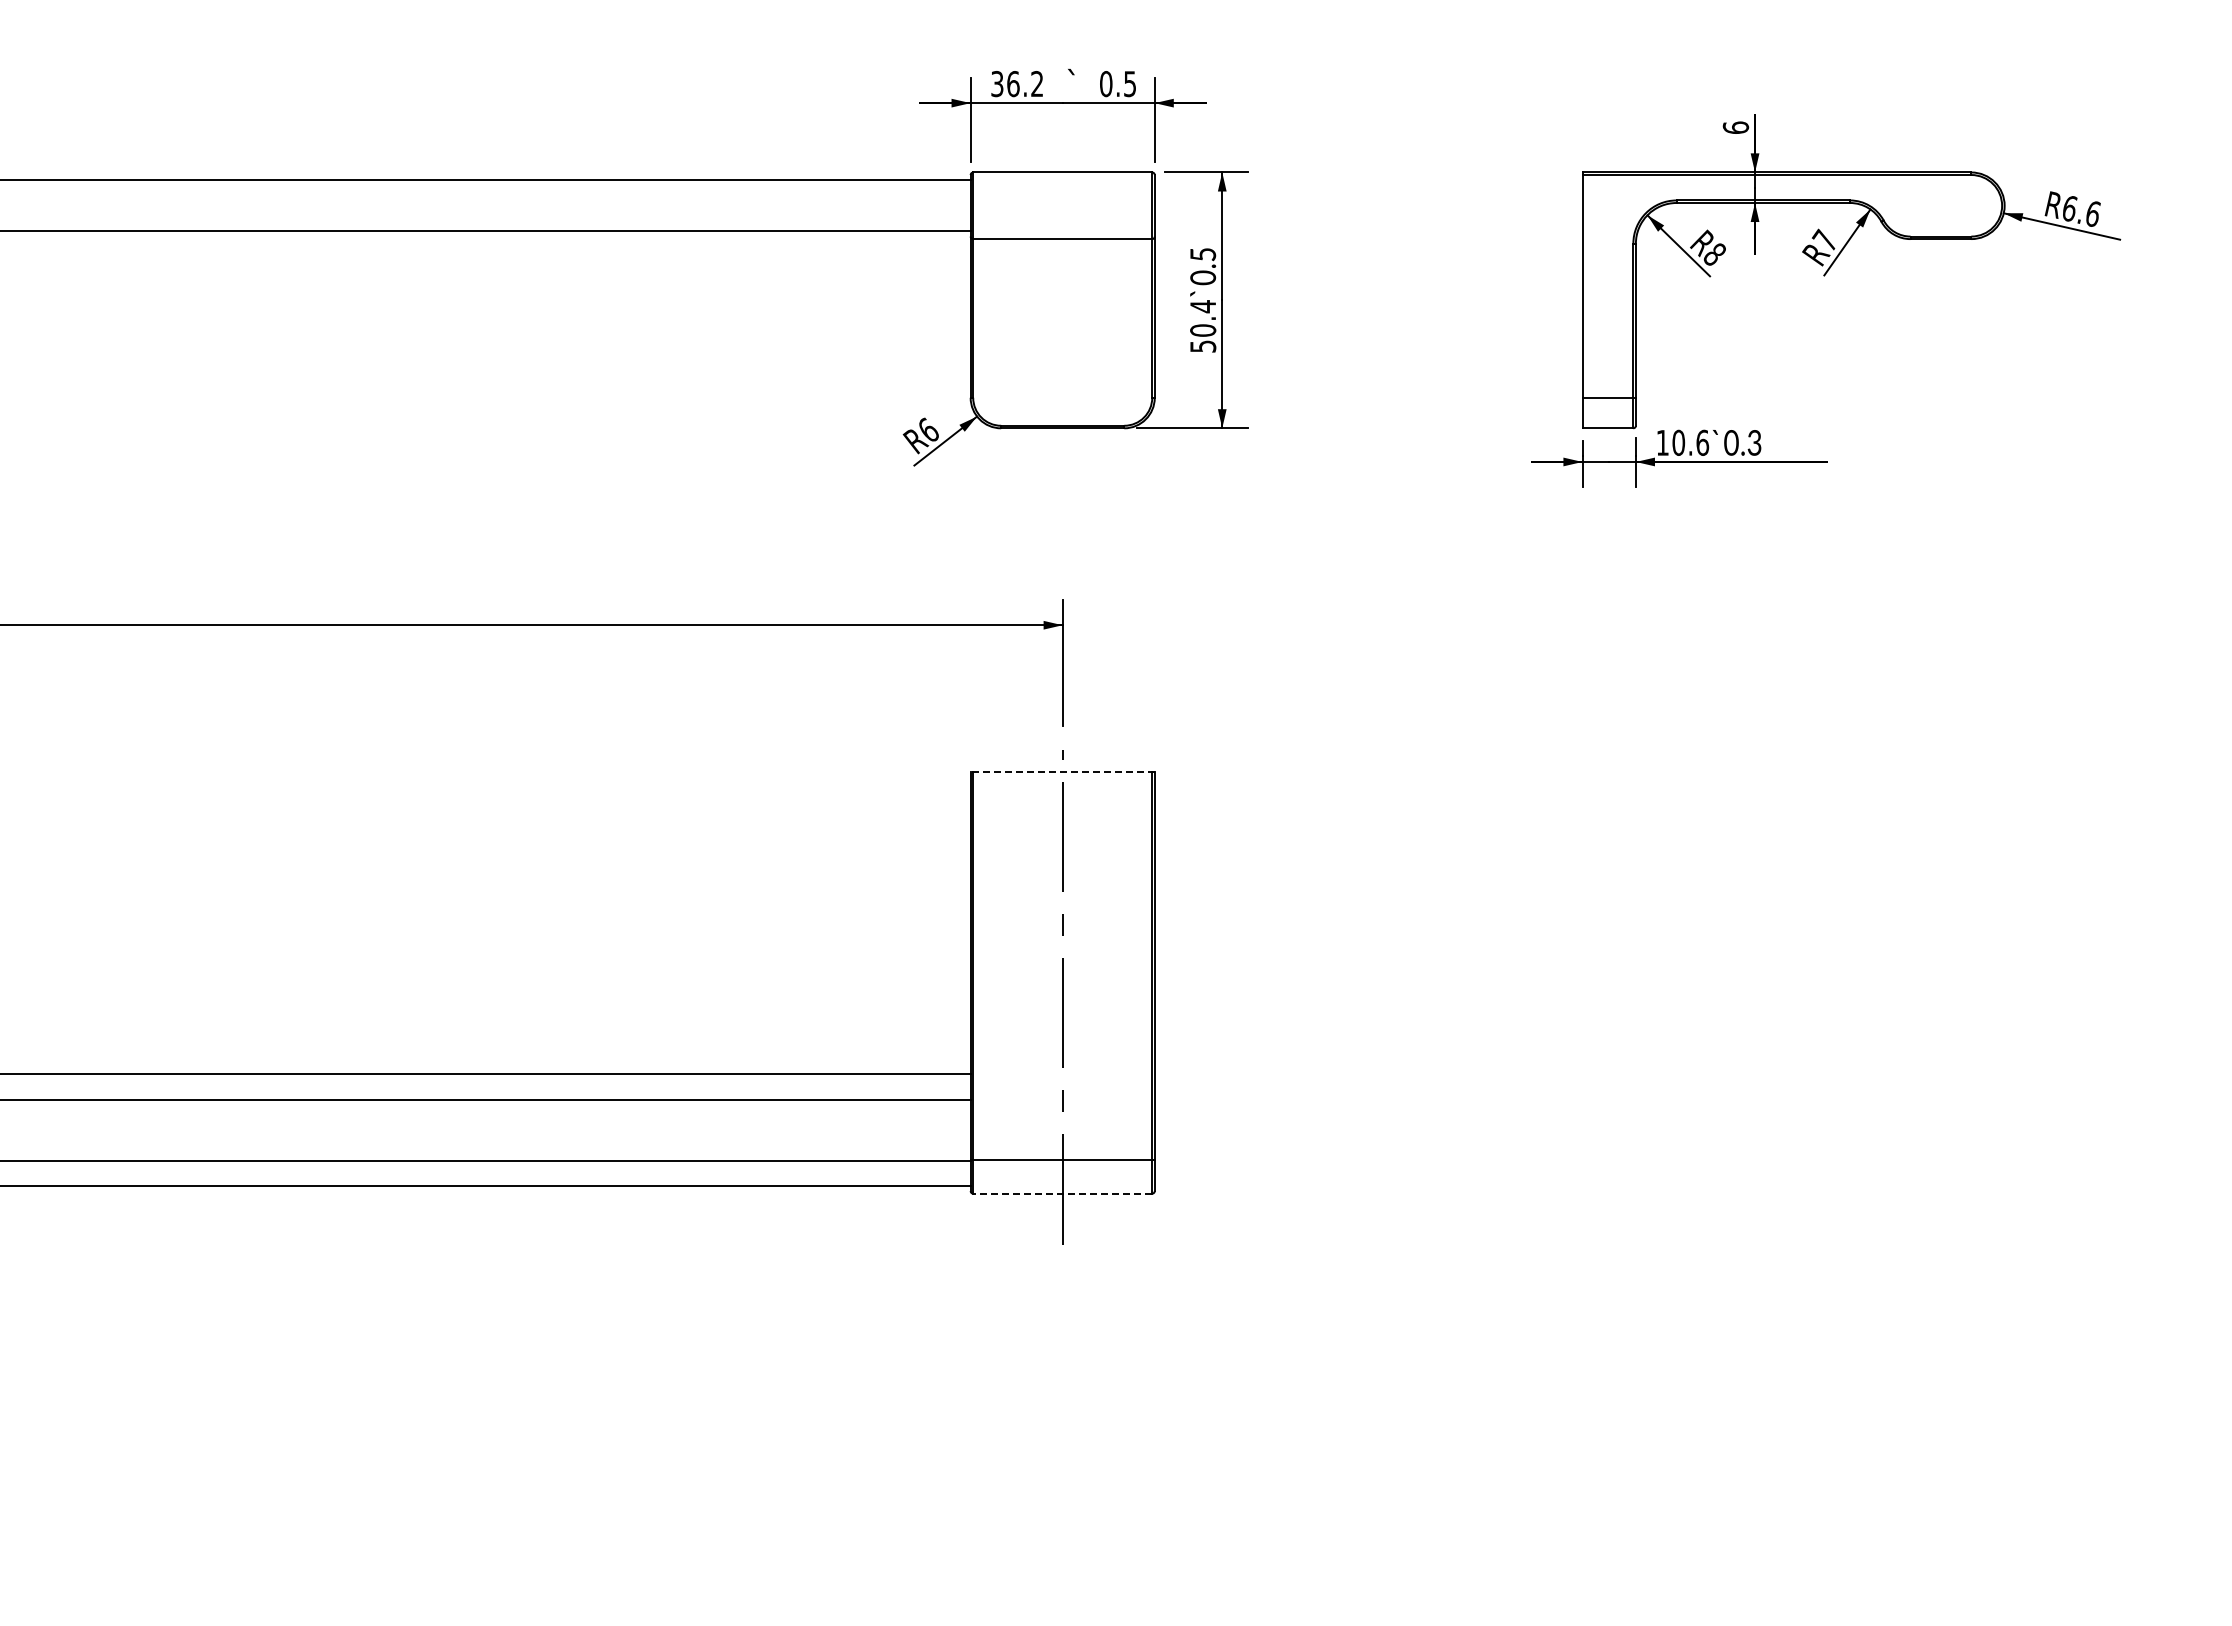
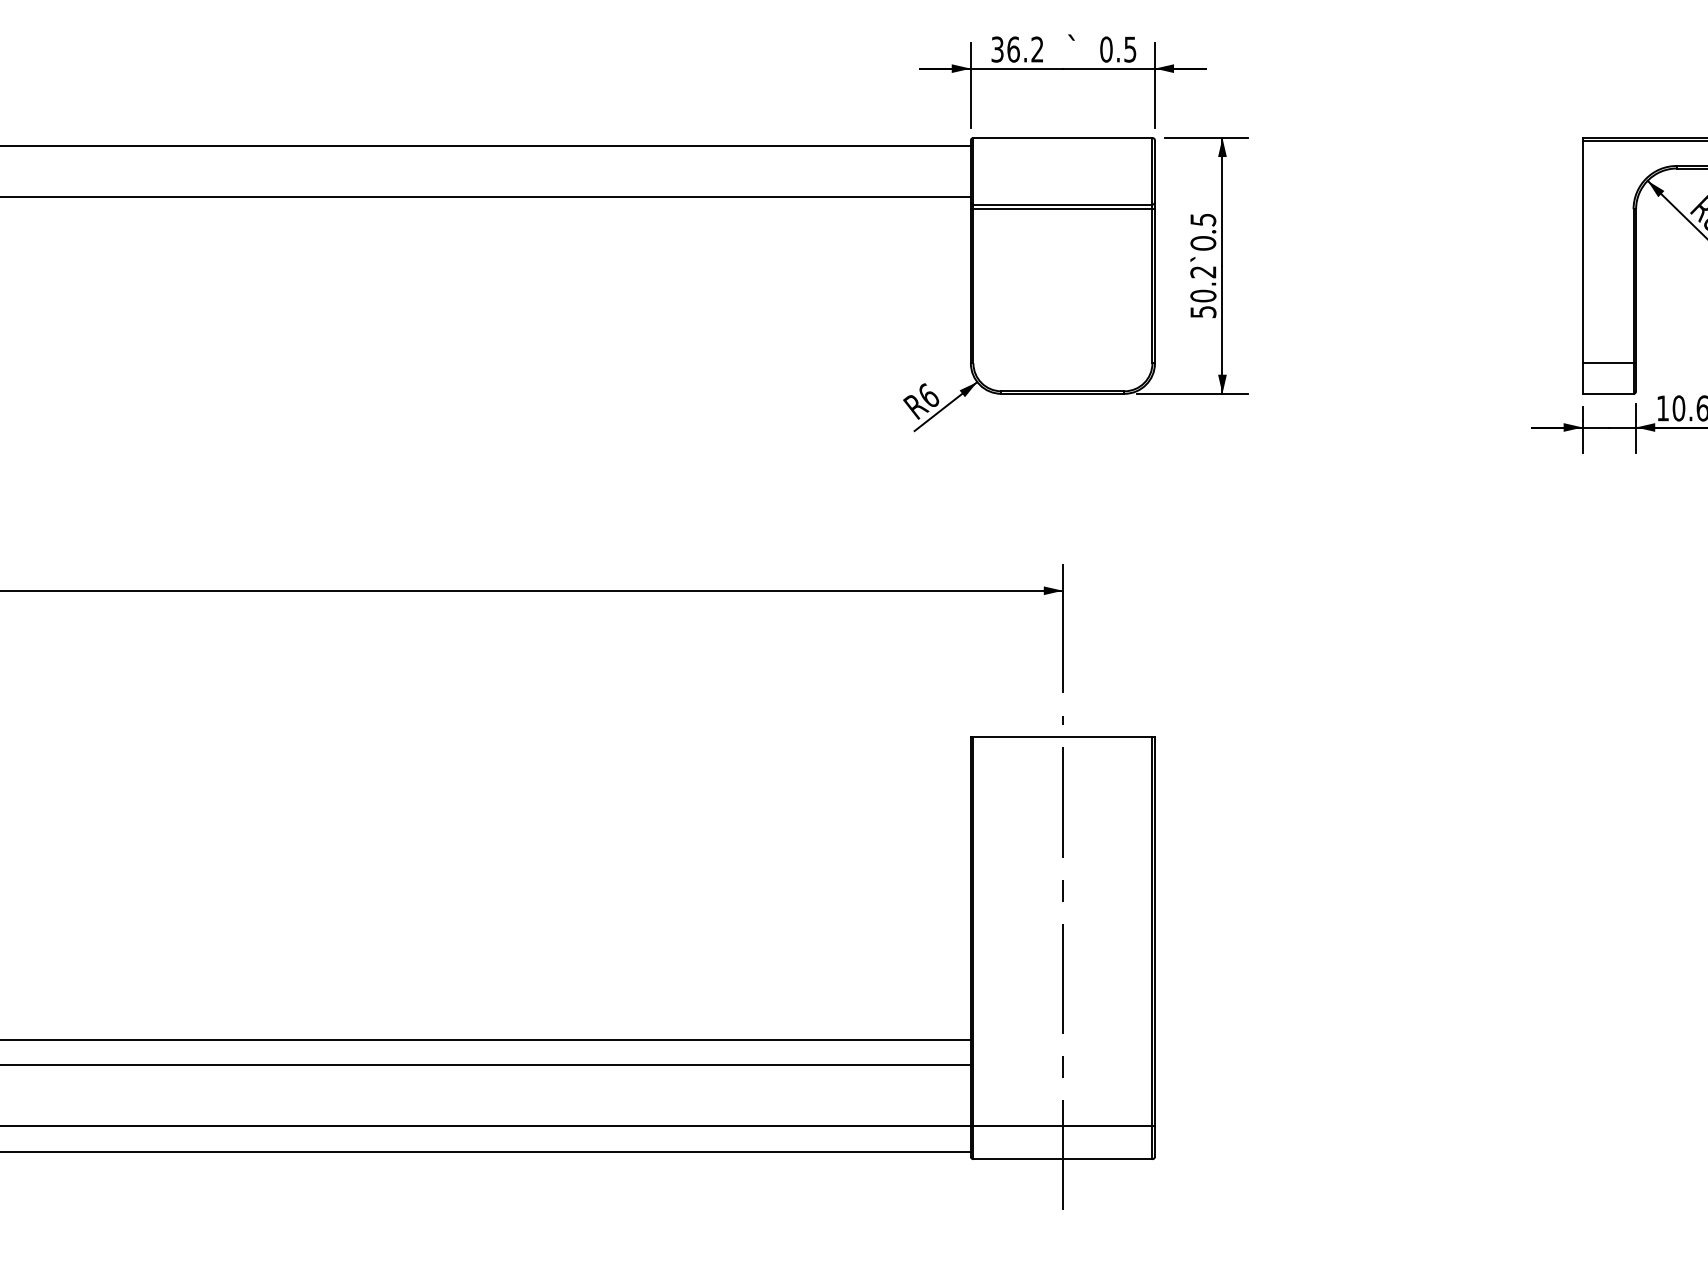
line: (1062, 243) -> (1062, 209), added
text: (1202, 306) -> (1202, 272), 50.4 -> 50.2
line: (1062, 771) -> (1062, 737), dashed -> solid
line: (1062, 1193) -> (1062, 1159), dashed -> solid

